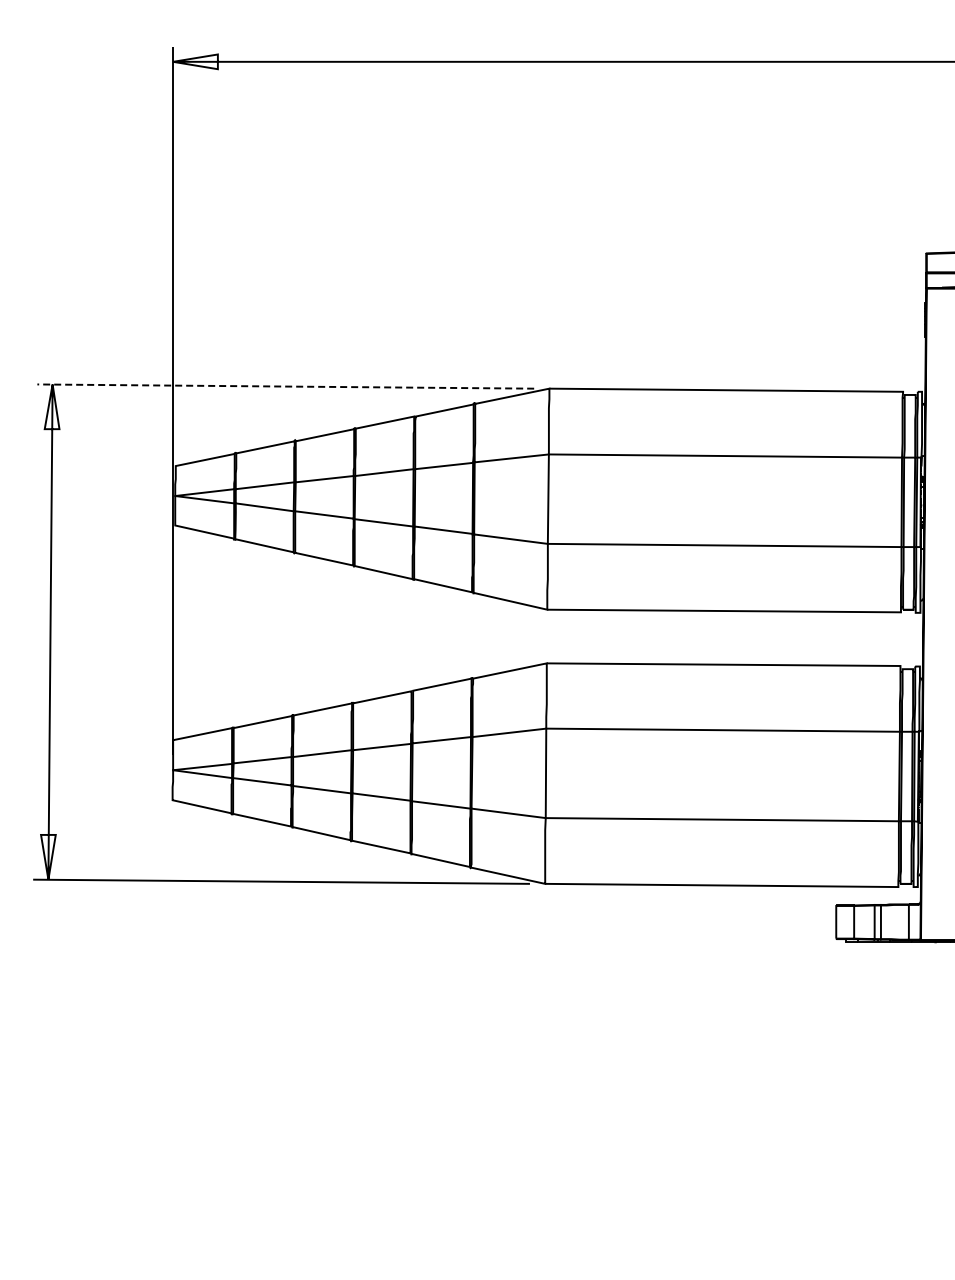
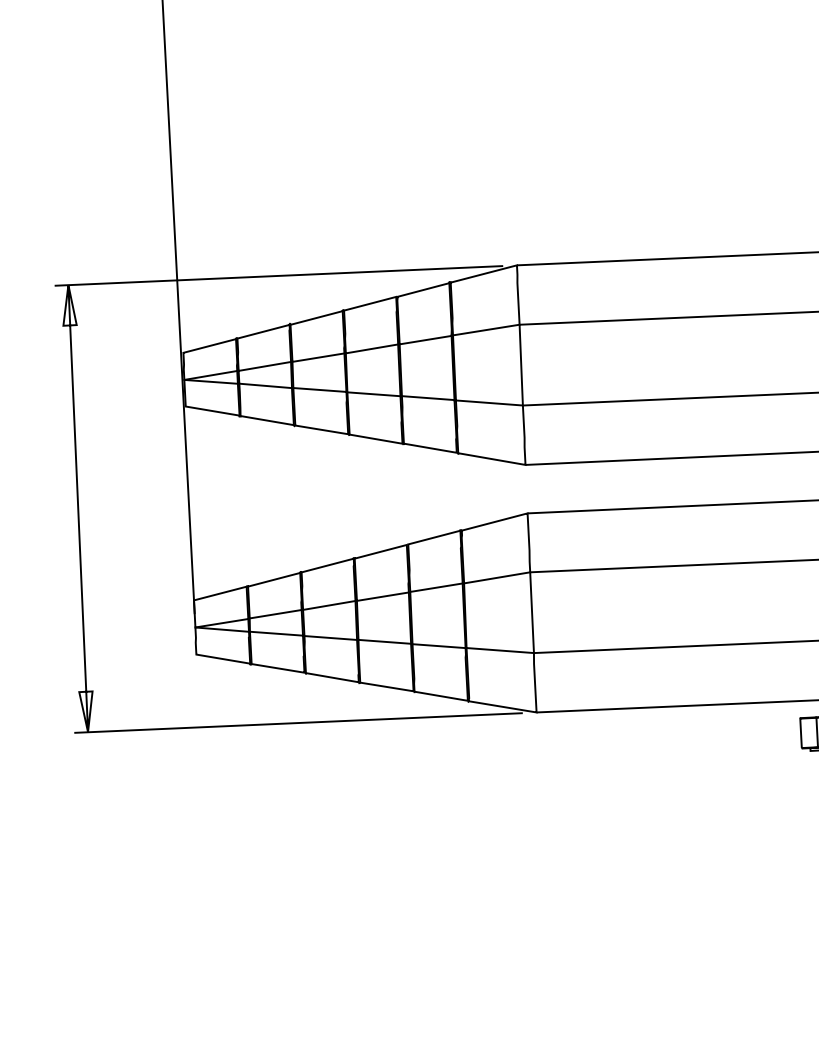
line: (285, 386) -> (278, 275), dashed -> solid

